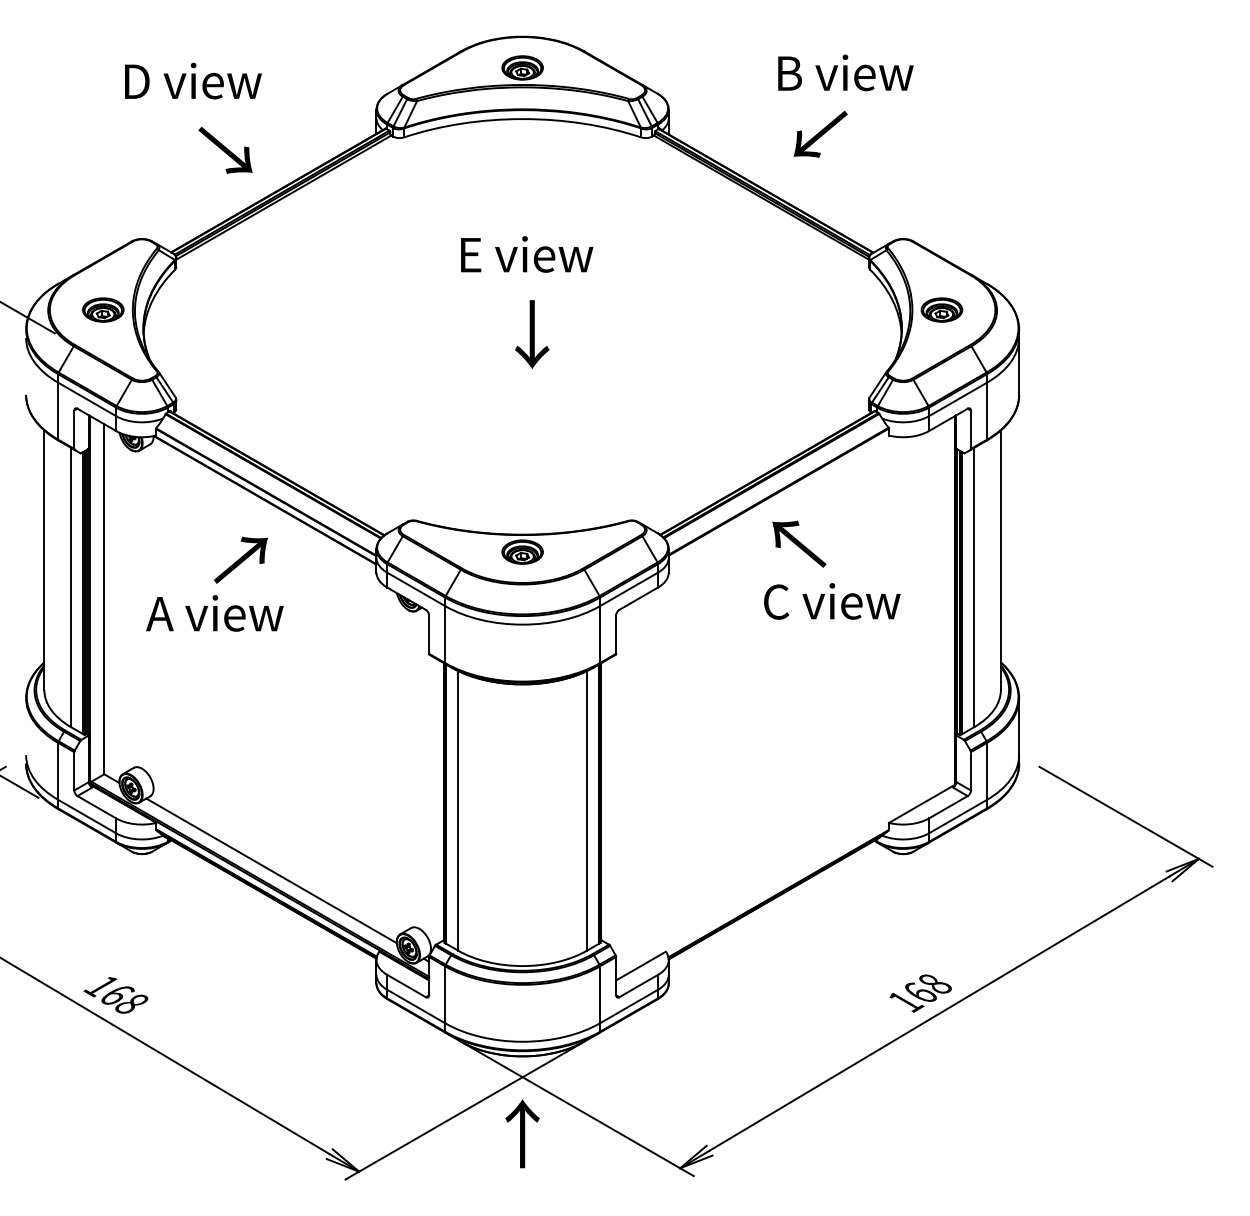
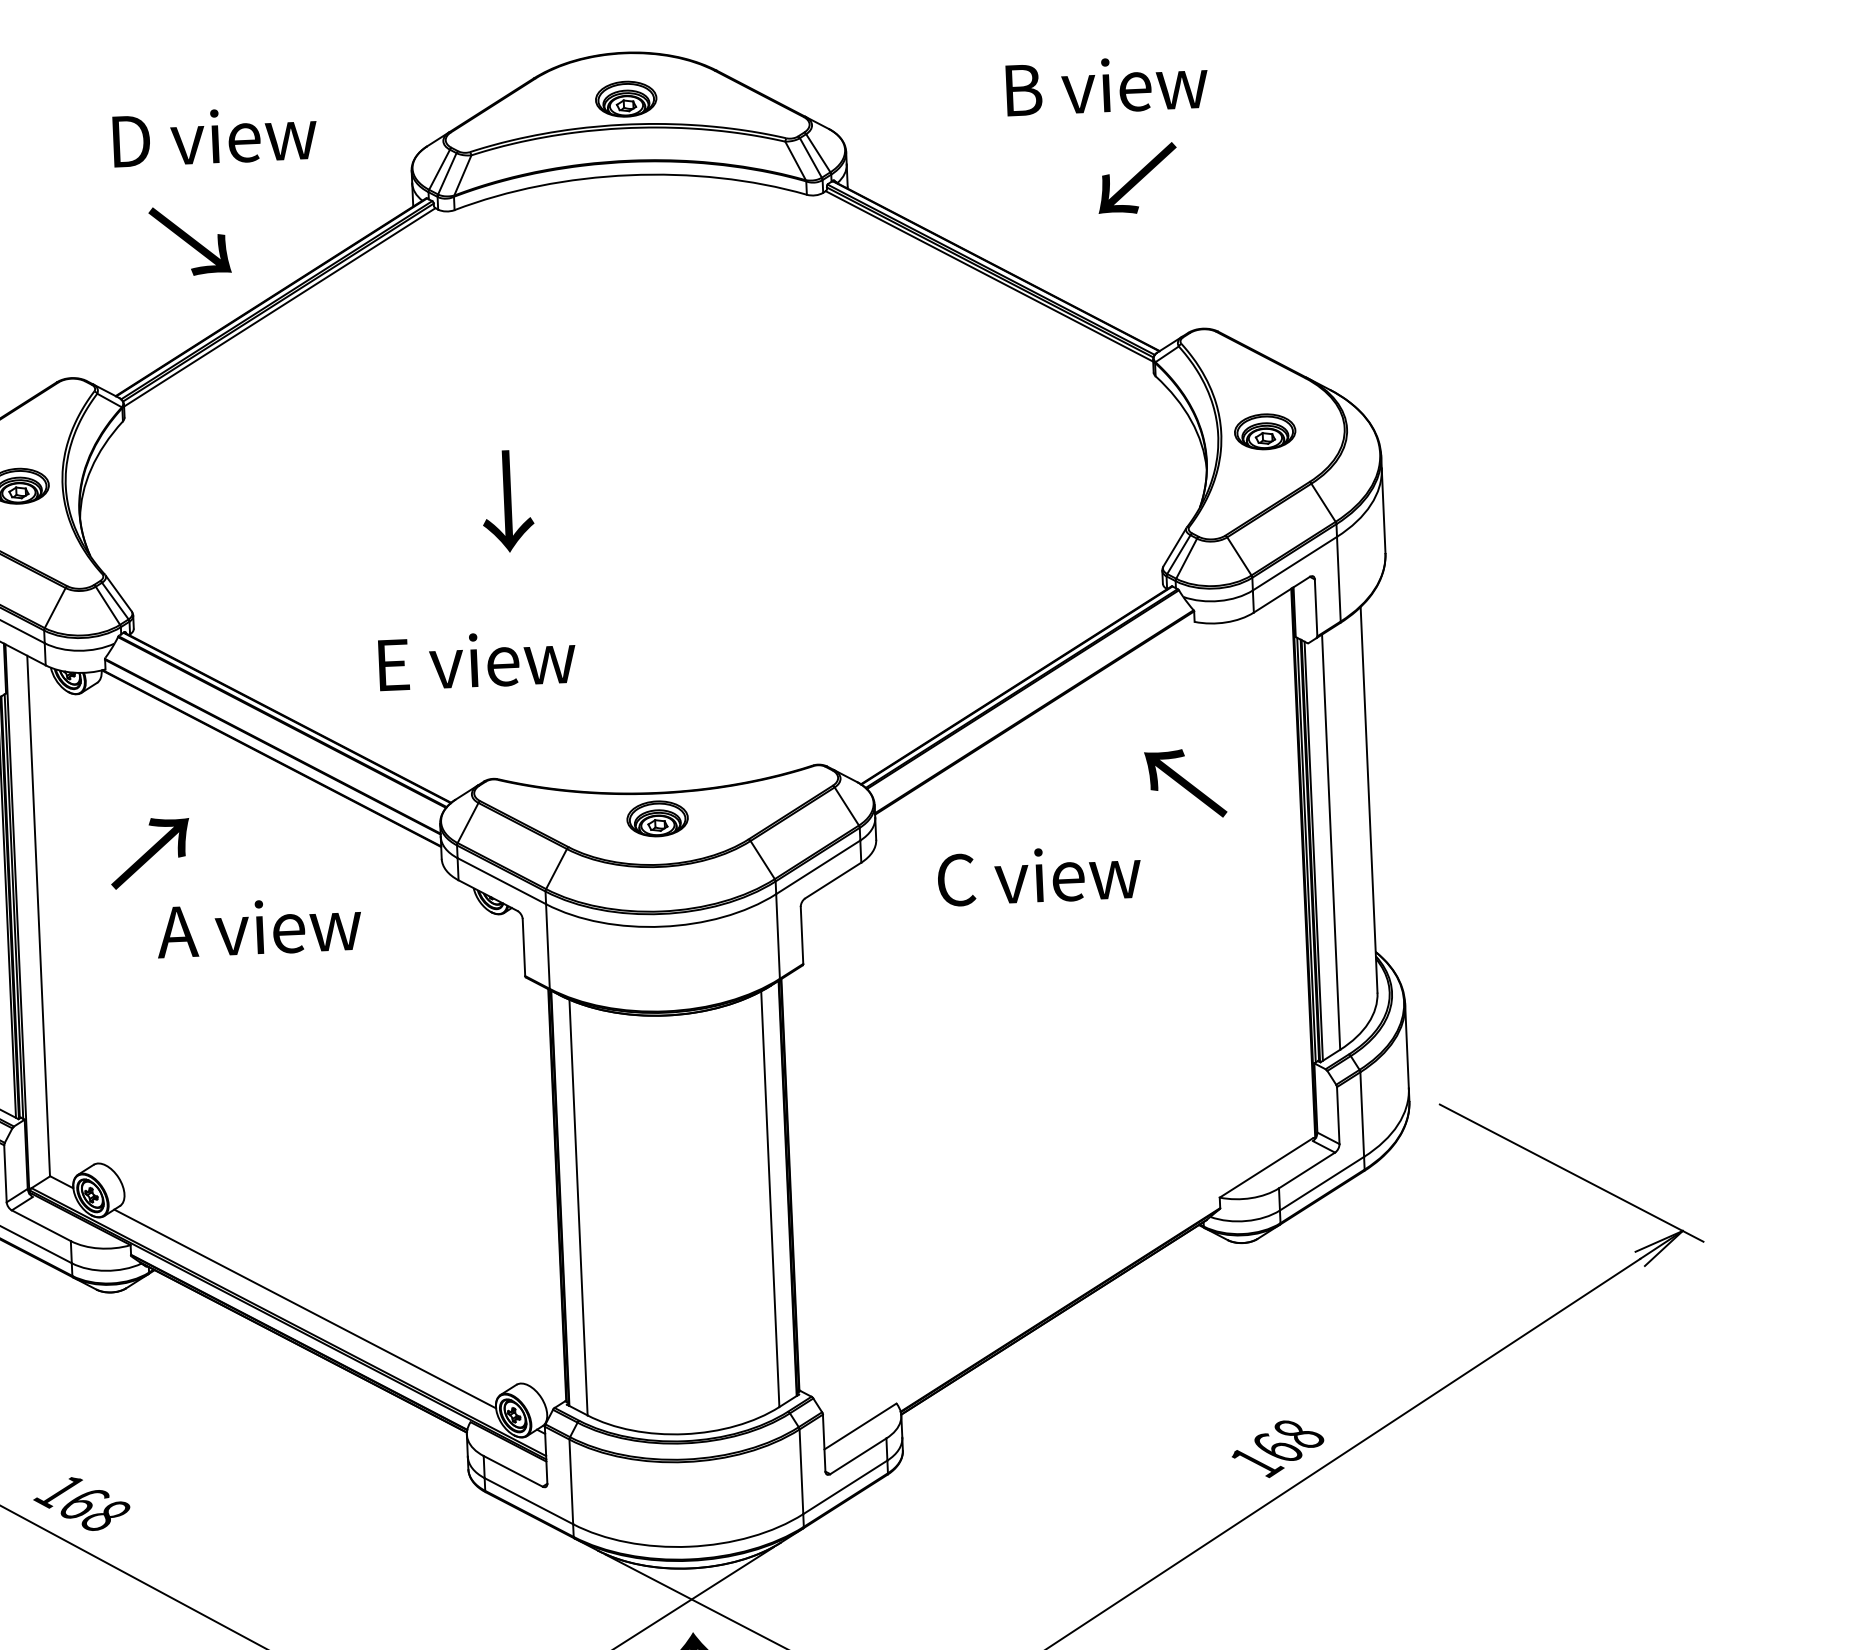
text: (193, 80) -> (215, 135), moved
text: (820, 133) -> (1137, 177), moved
text: (527, 254) -> (477, 660), moved
text: (532, 334) -> (508, 501), moved
text: (799, 543) -> (1186, 782), moved
text: (240, 559) -> (149, 852), moved
text: (832, 601) -> (1039, 875), moved
text: (214, 613) -> (258, 927), moved

